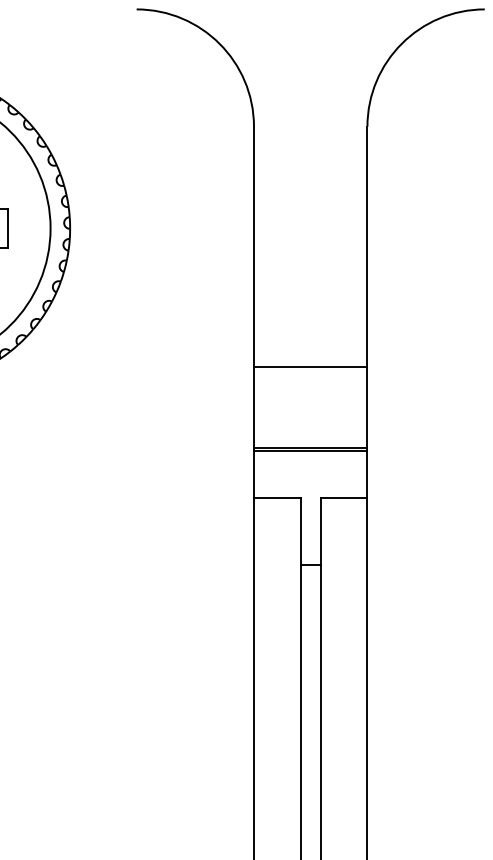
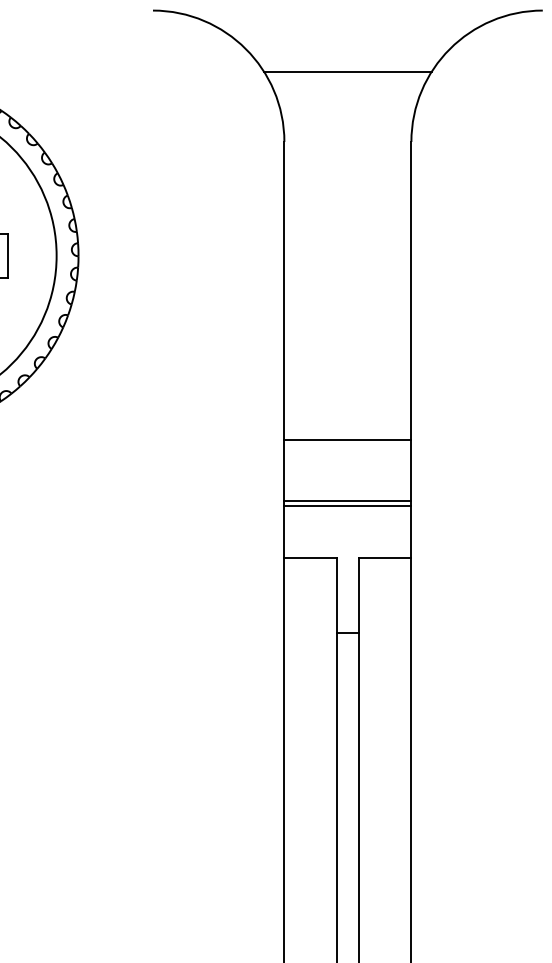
line: (310, 64) -> (347, 72), added
line: (310, 366) -> (347, 439), moved

